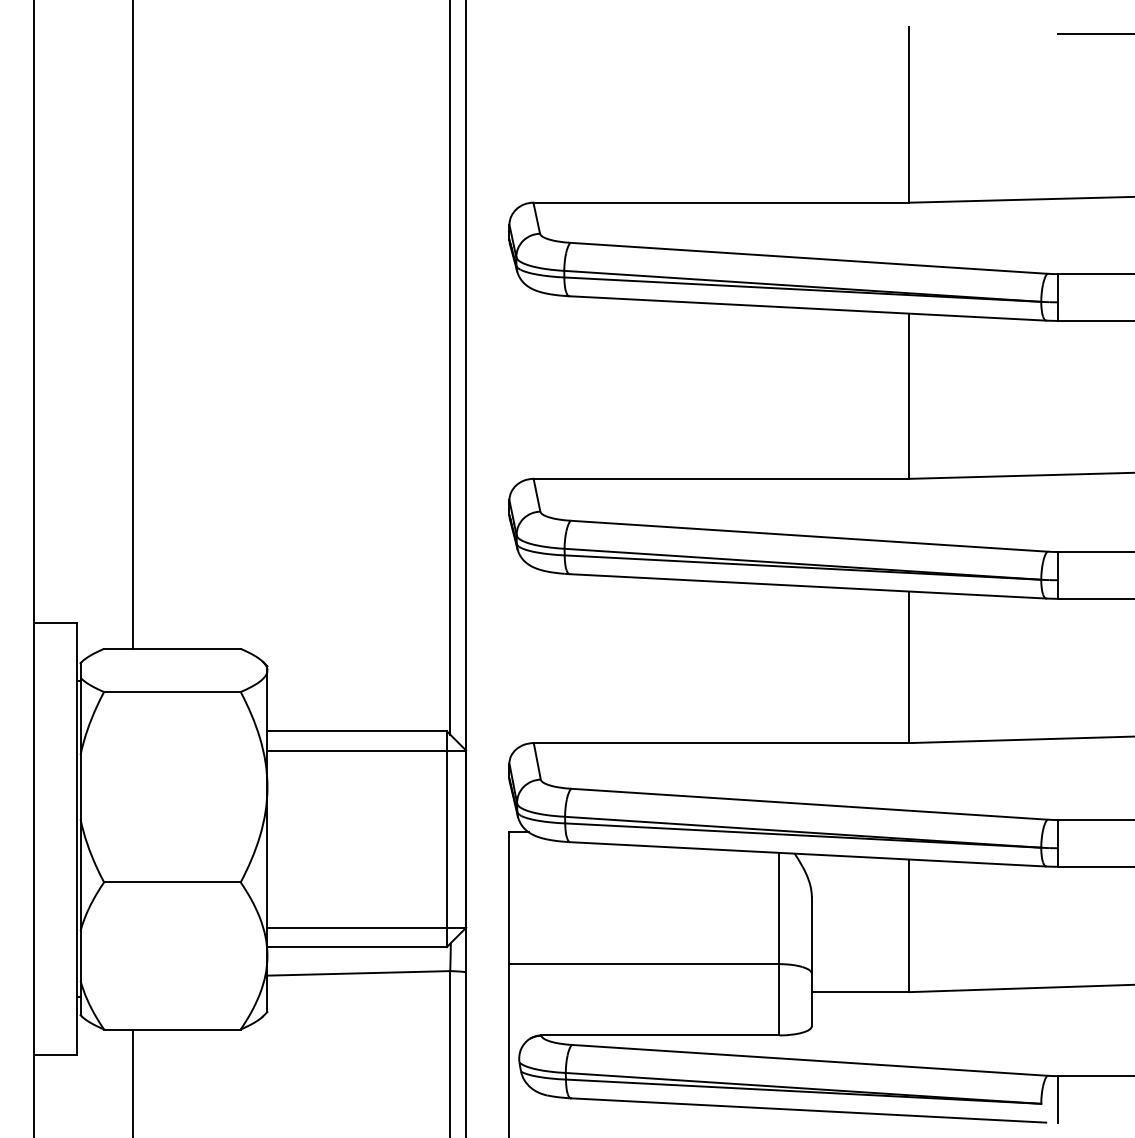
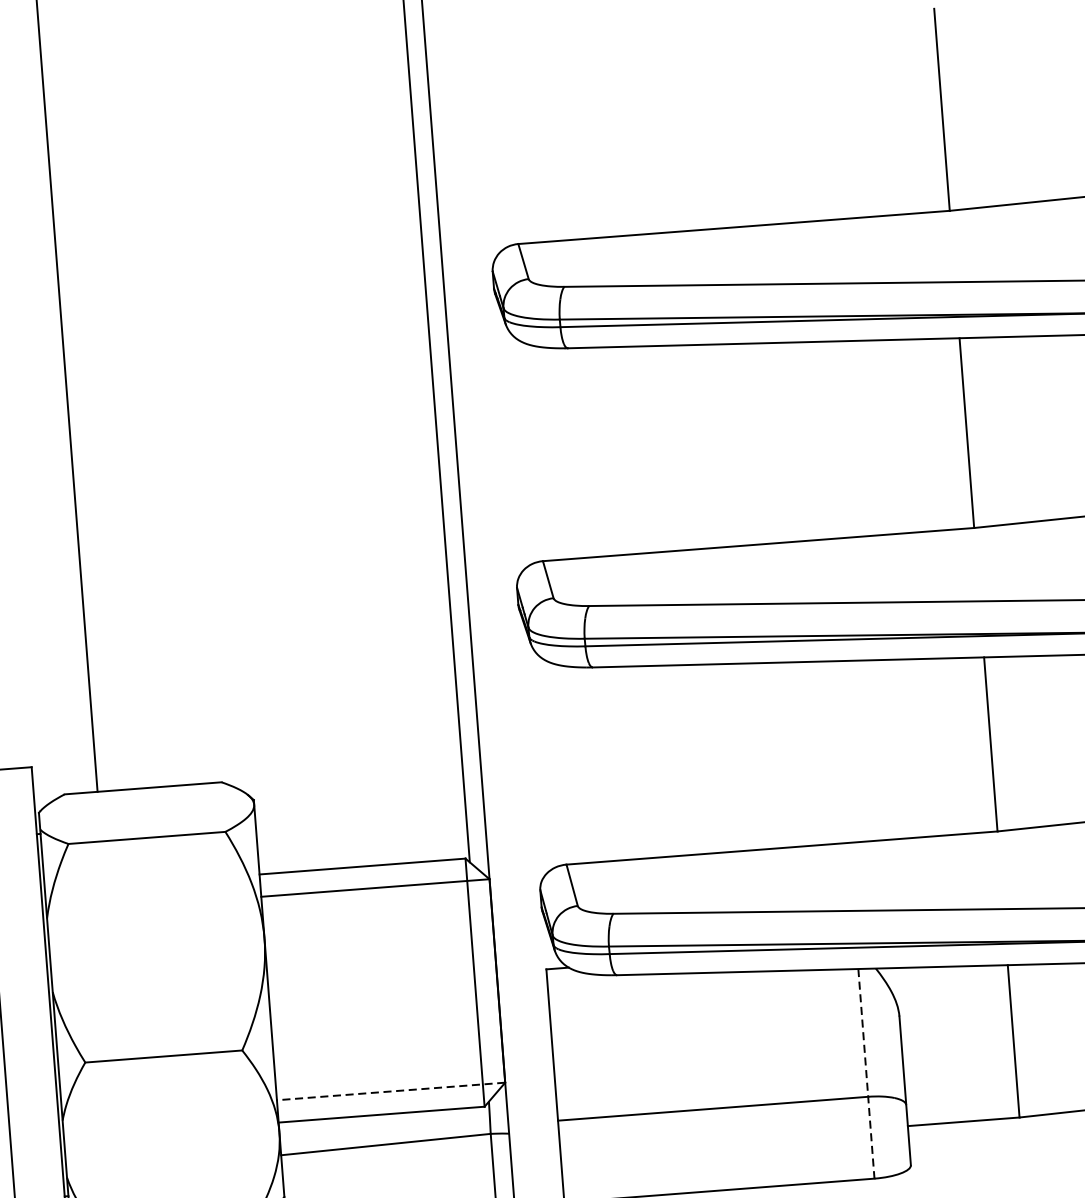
line: (366, 927) -> (390, 1091), solid -> dashed
line: (779, 944) -> (866, 1074), solid -> dashed

